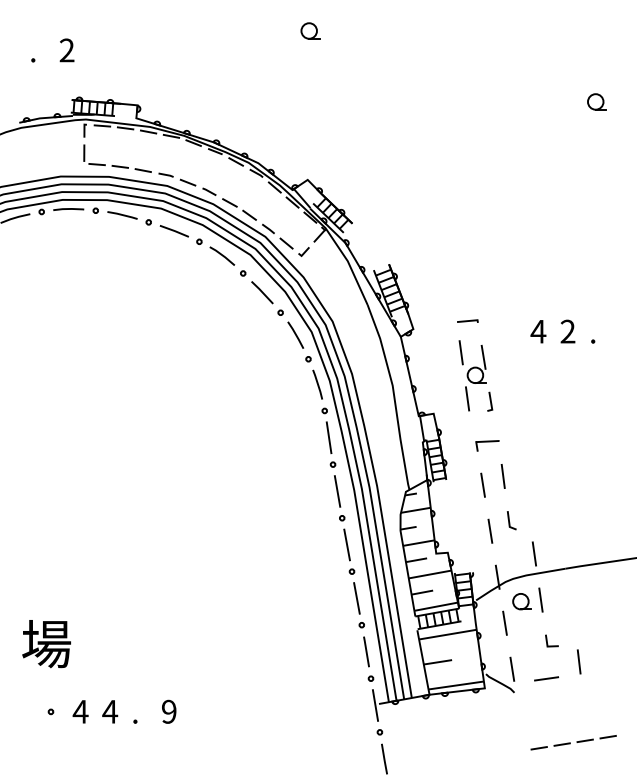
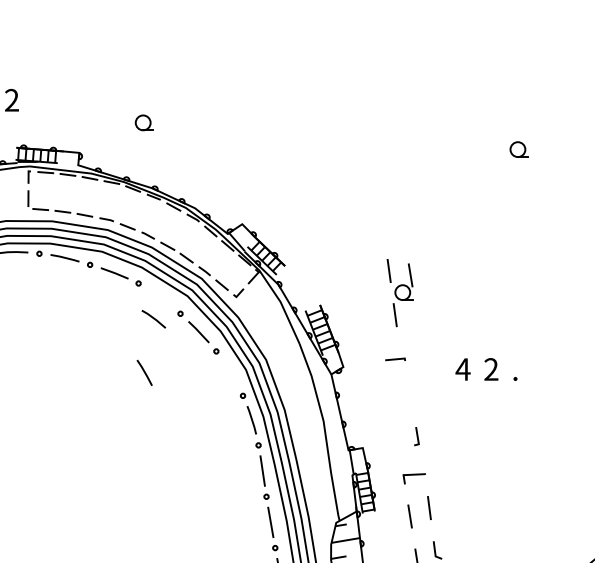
part: (310, 30) -> (144, 122), moved
line: (222, 255) -> (154, 318), moved
line: (295, 334) -> (144, 372), moved
part: (472, 375) -> (399, 292), moved

